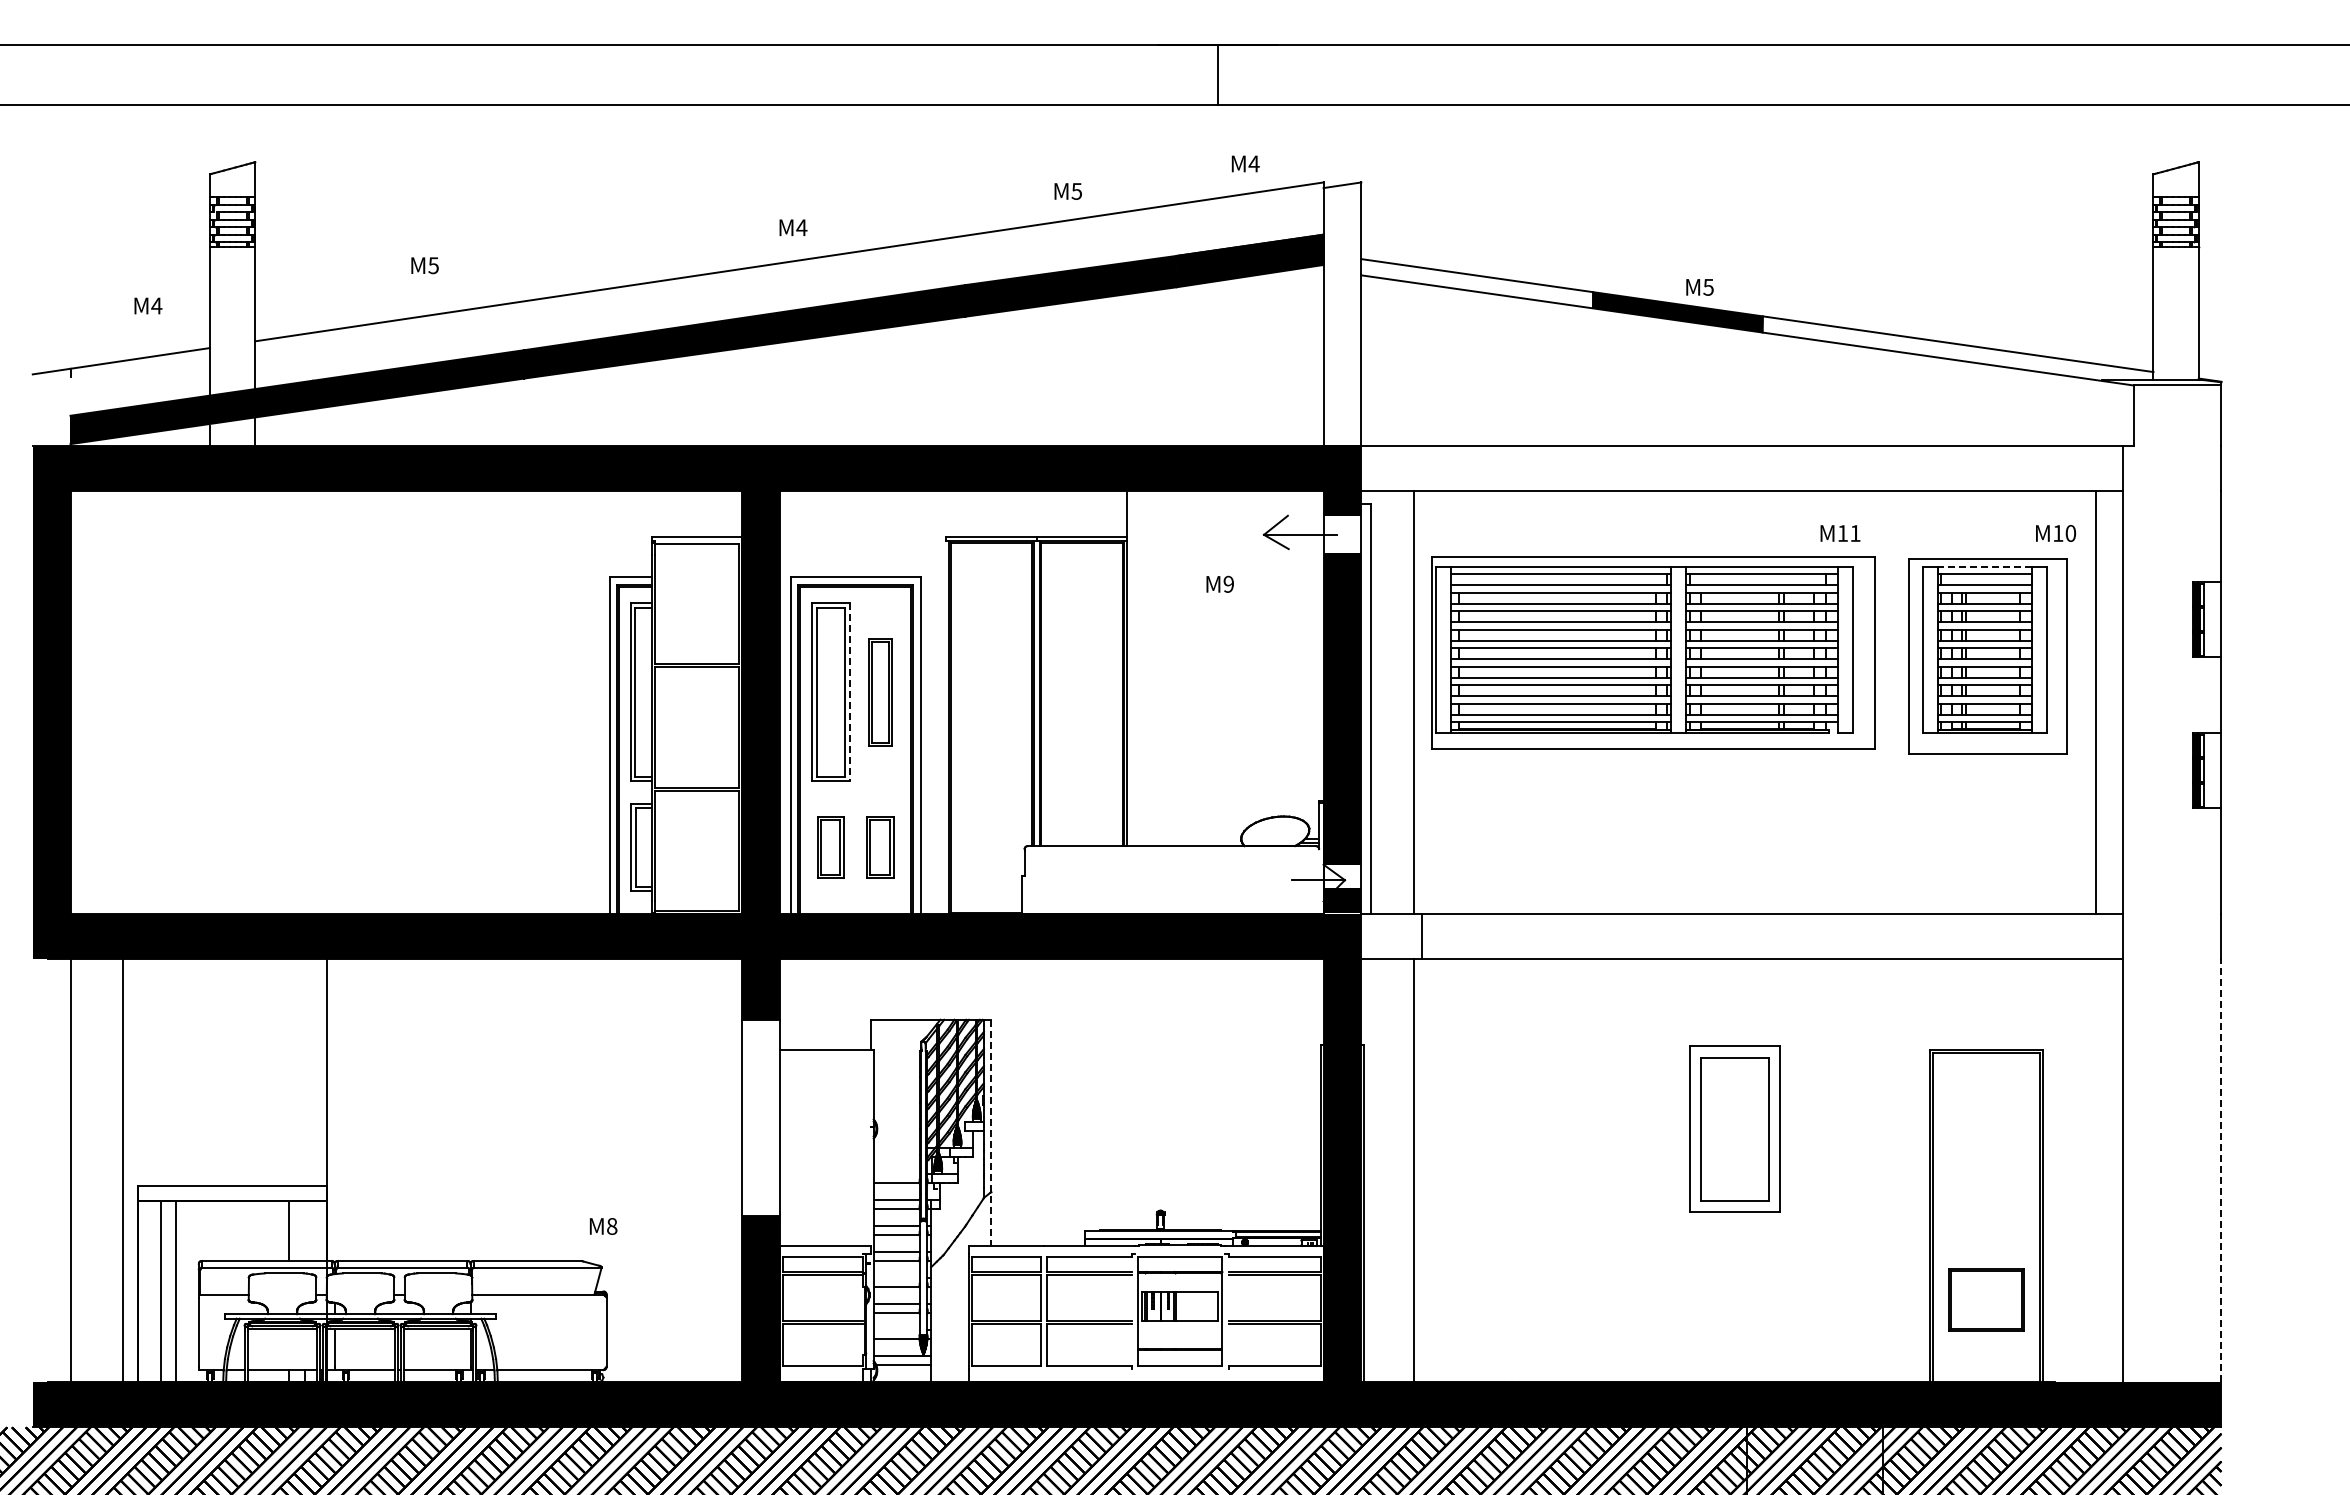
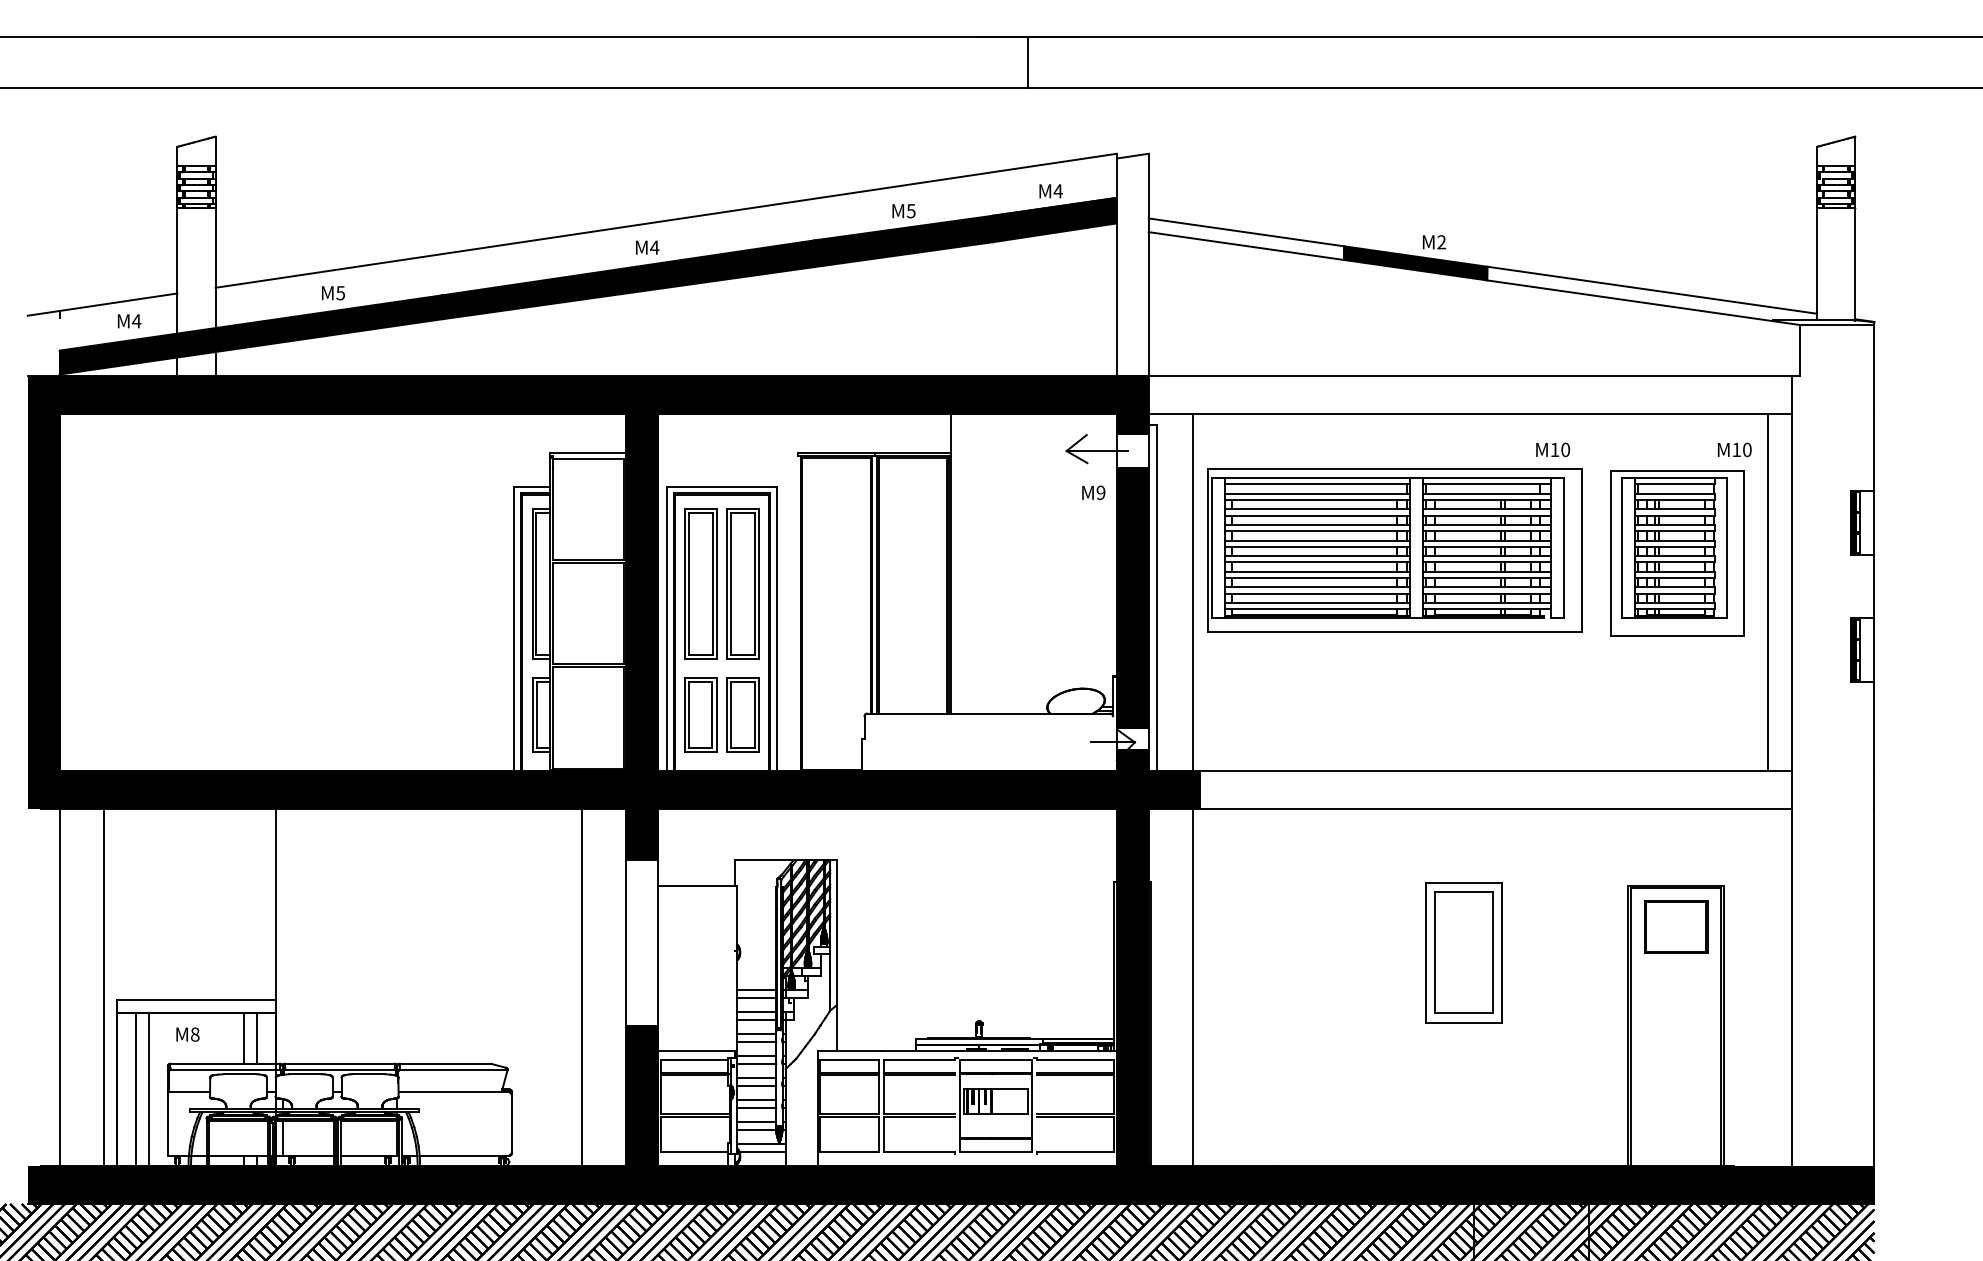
text: (1245, 163) -> (1050, 190), moved
text: (1067, 191) -> (903, 211), moved
text: (793, 227) -> (647, 247), moved
text: (424, 265) -> (332, 293), moved
text: (1708, 286) -> (1441, 241), 5 -> 2
text: (148, 305) -> (129, 320), moved
text: (1855, 533) -> (1565, 449), 11 -> 10
line: (1984, 566) -> (1674, 477), dashed -> solid
text: (1219, 583) -> (1093, 492), moved
part: (880, 691) -> (743, 583), size x1.67
line: (849, 692) -> (716, 584), dashed -> solid
part: (830, 847) -> (700, 714), size x1.43
part: (880, 847) -> (743, 714), size x1.43
fill: (1391, 936) -> (1174, 789), added
line: (991, 1133) -> (836, 956), dashed -> solid
line: (689, 1170) -> (581, 987), added
line: (2221, 1170) -> (1874, 987), dashed -> solid
line: (896, 1174) -> (756, 990), added
text: (603, 1226) -> (187, 1034), moved
line: (304, 1230) -> (257, 1038), added
line: (896, 1278) -> (756, 1078), added
part: (1986, 1299) -> (1676, 926), moved
line: (896, 1330) -> (756, 1122), added

